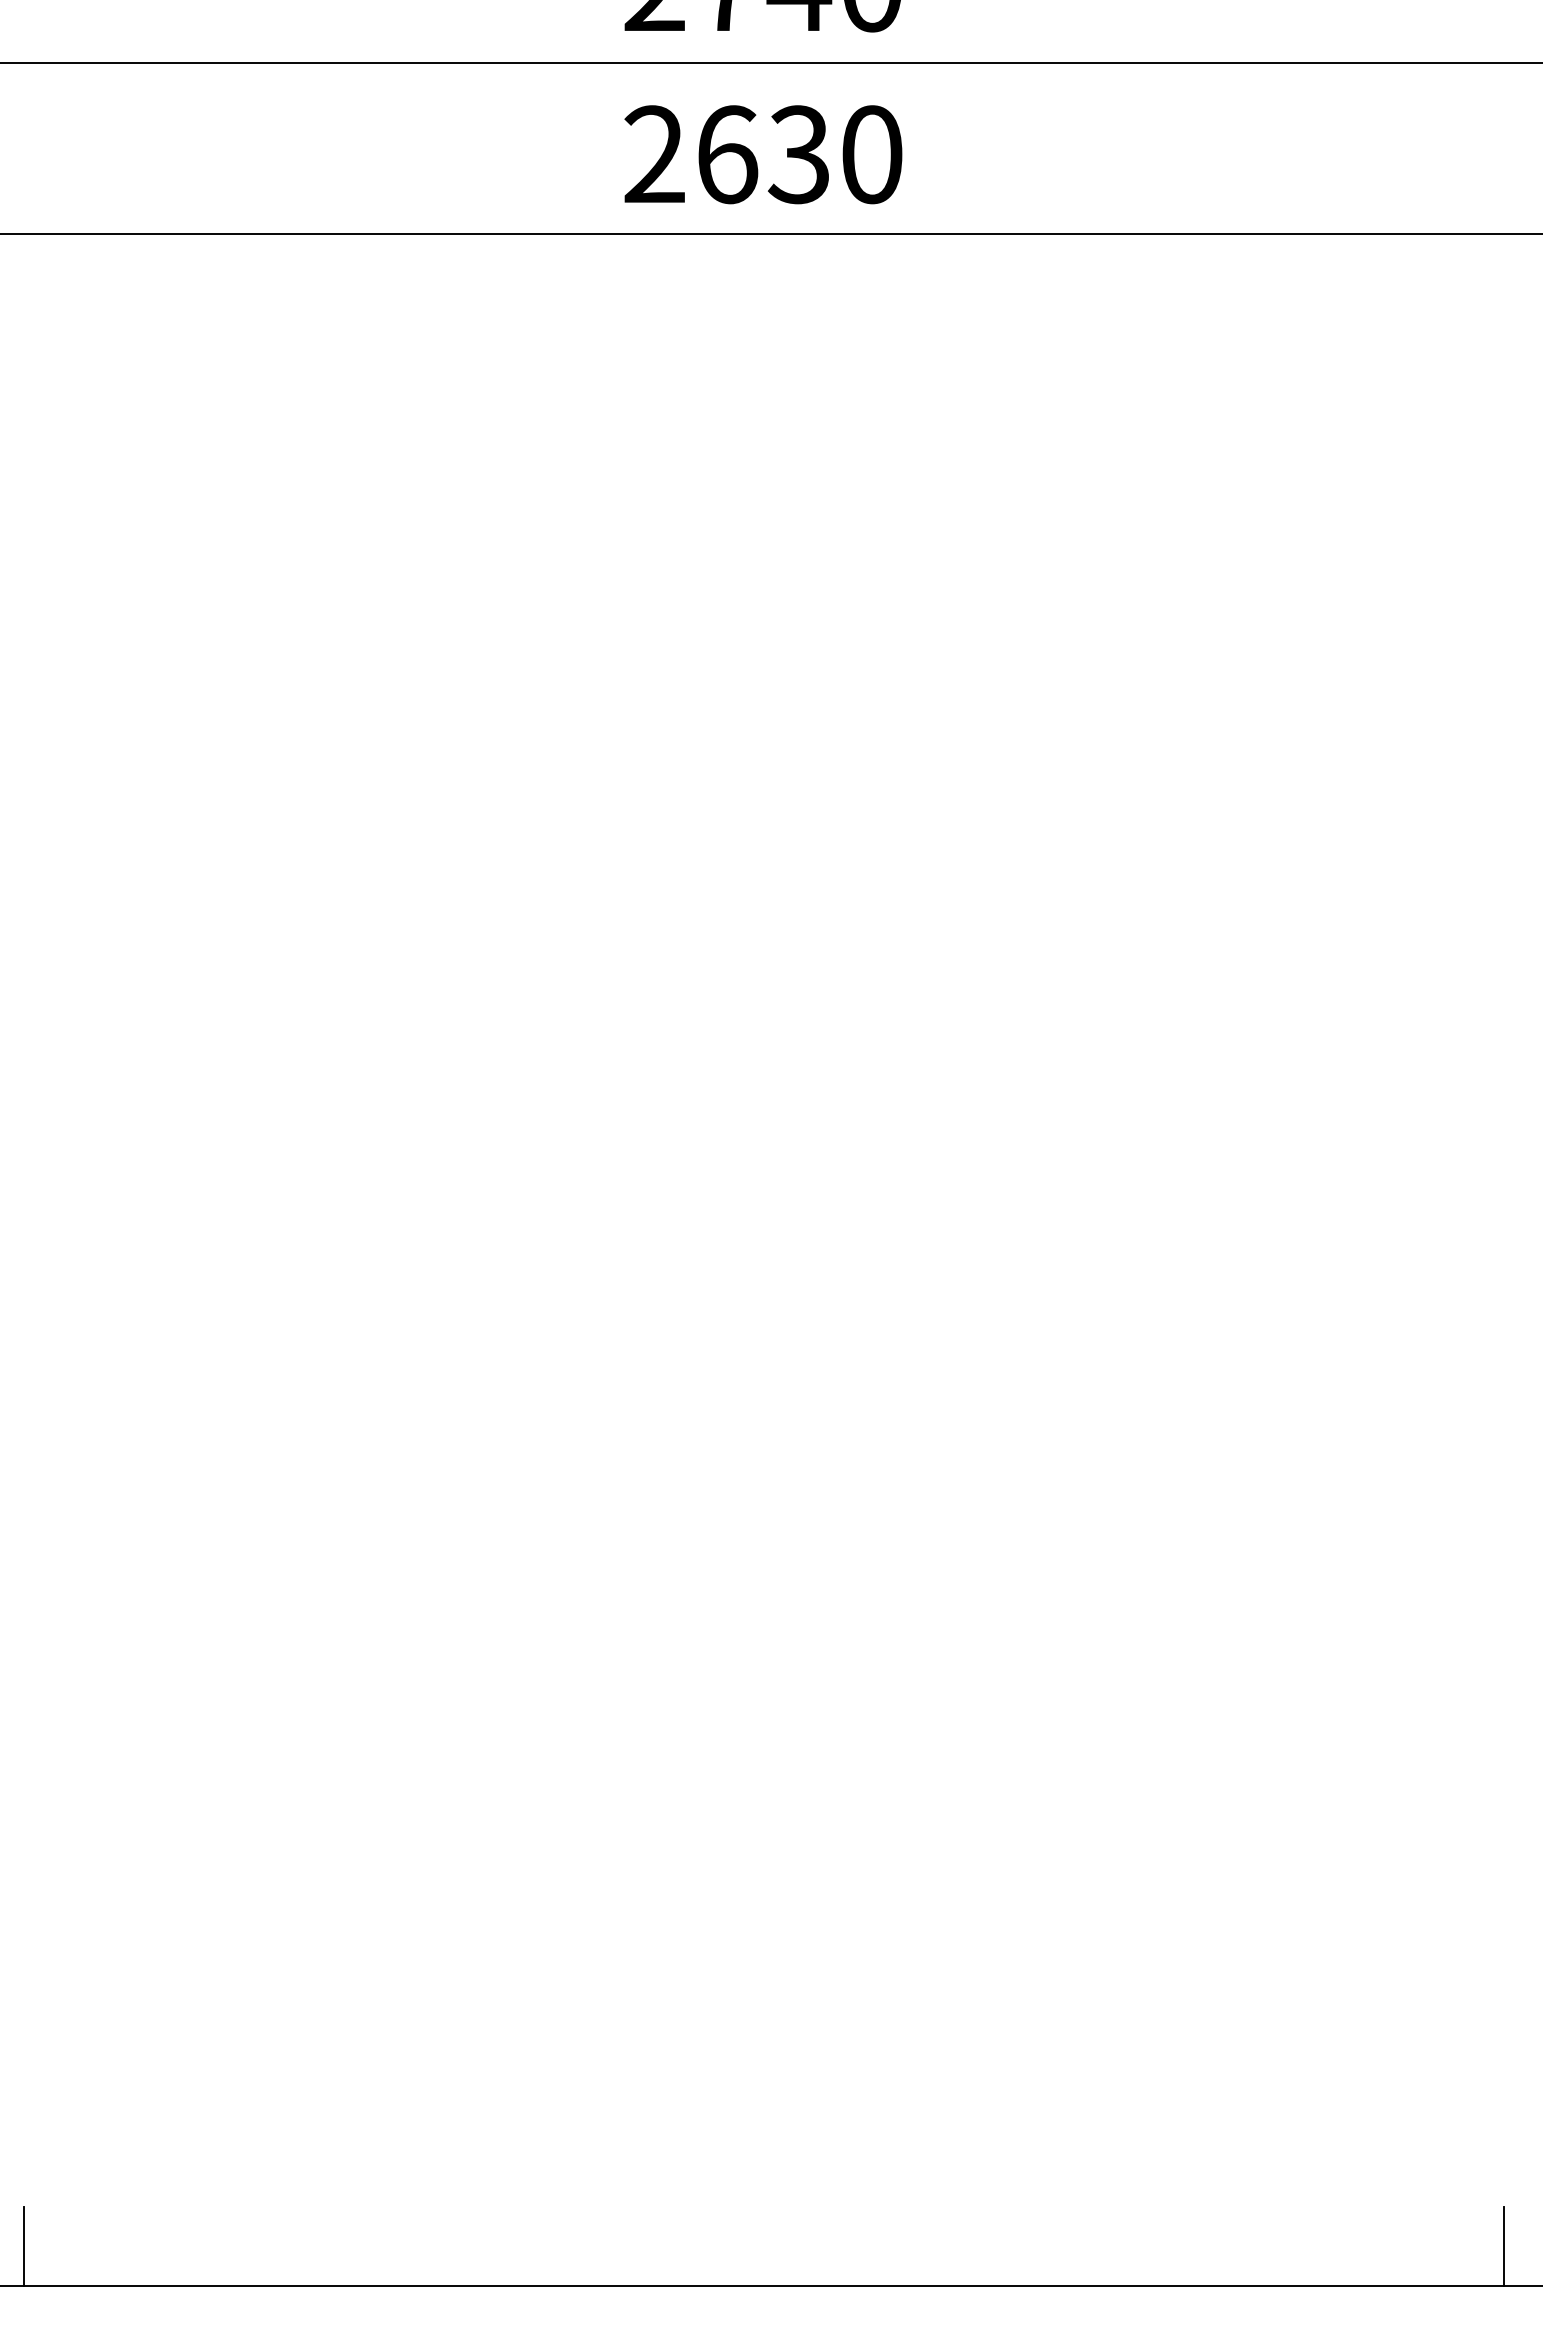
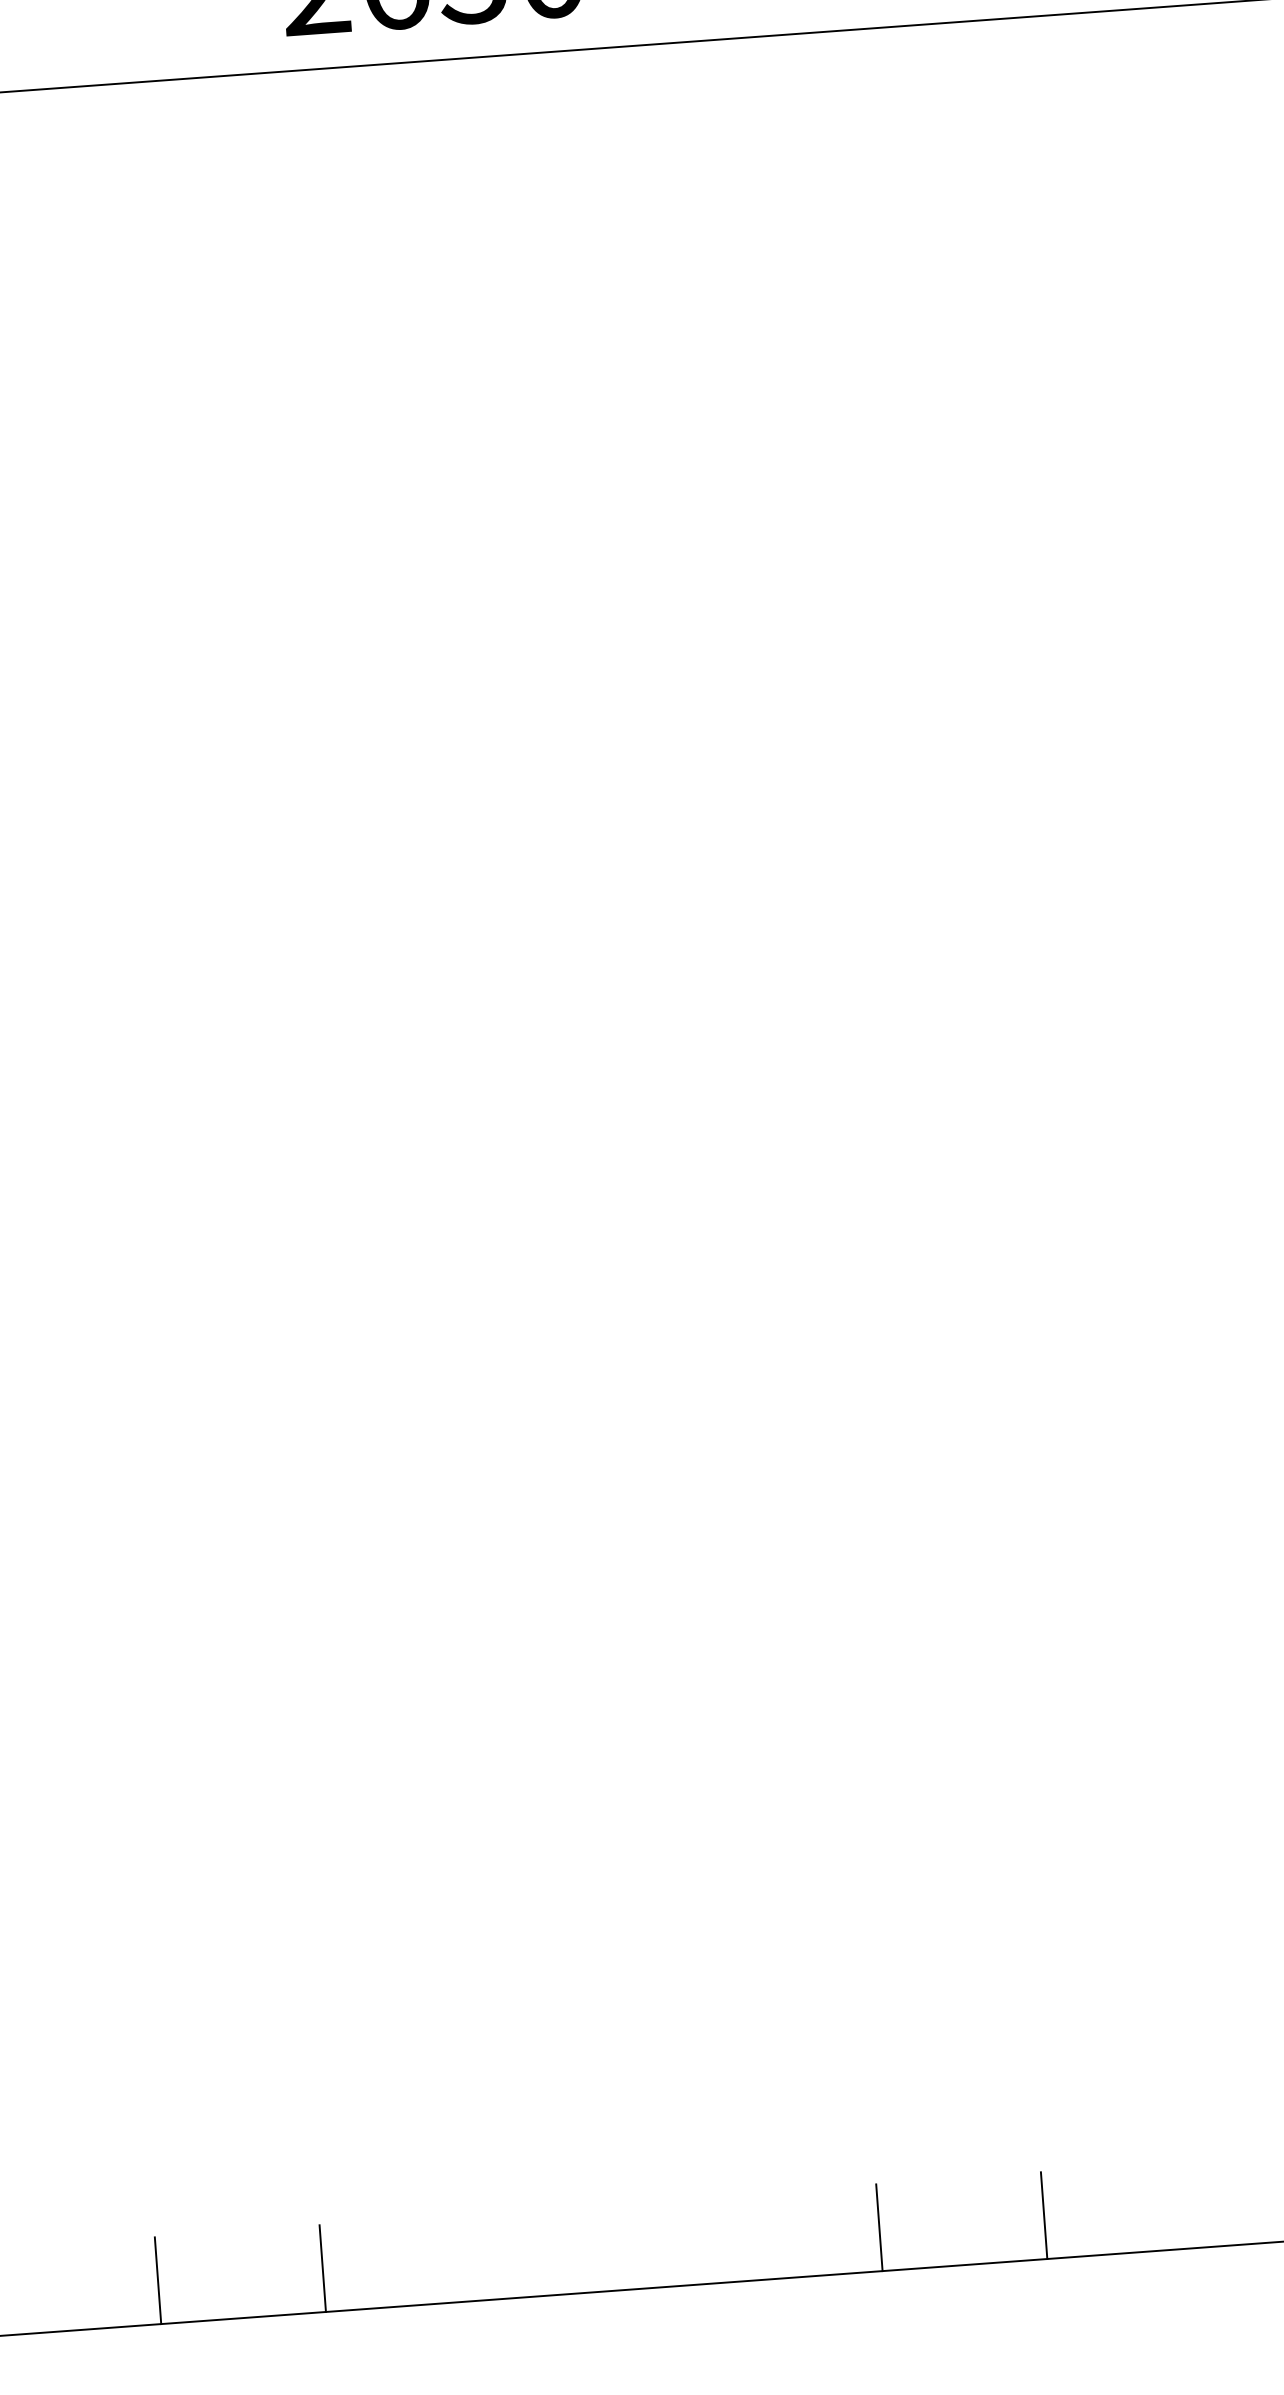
line: (356, 2246) -> (158, 2280), added
line: (507, 2246) -> (322, 2268), added
line: (1019, 2246) -> (879, 2227), added
line: (1171, 2246) -> (1044, 2215), added

